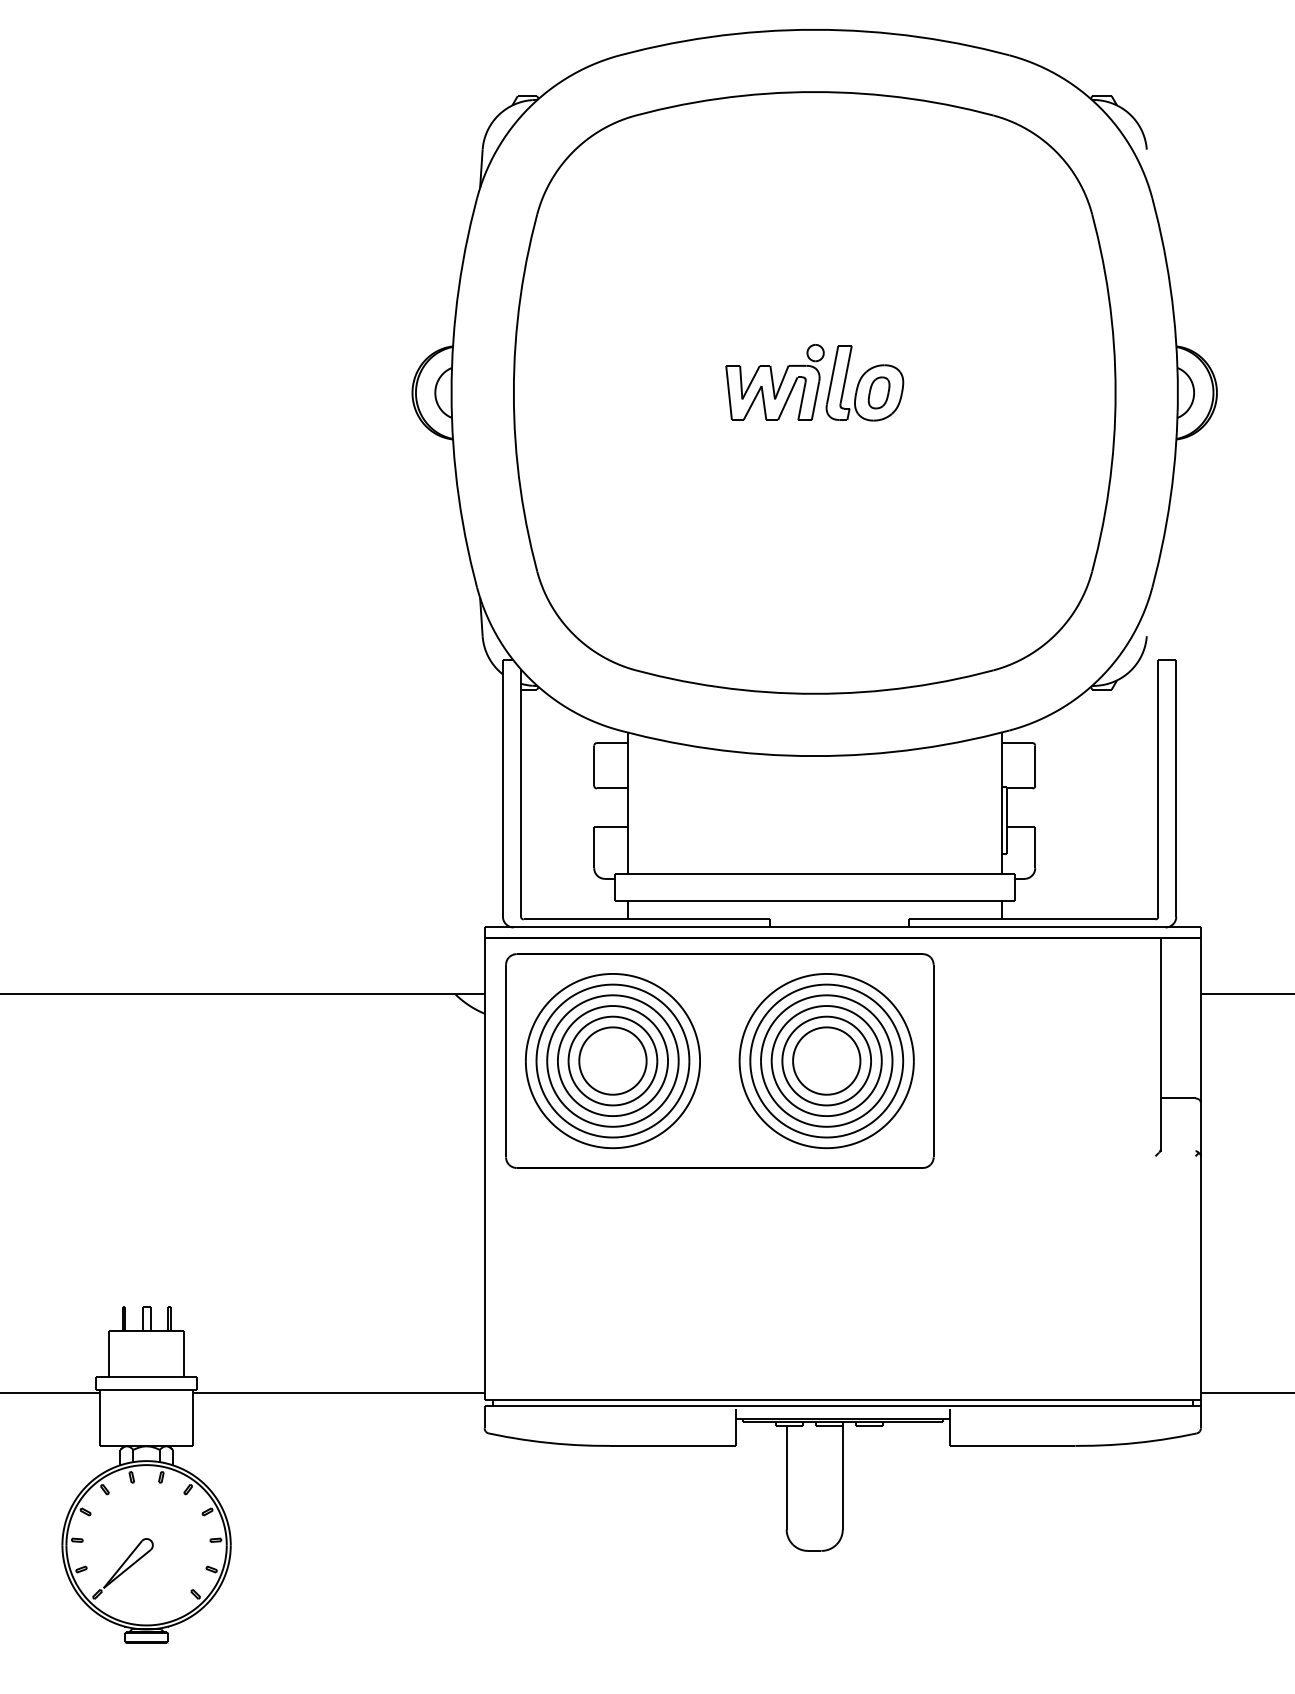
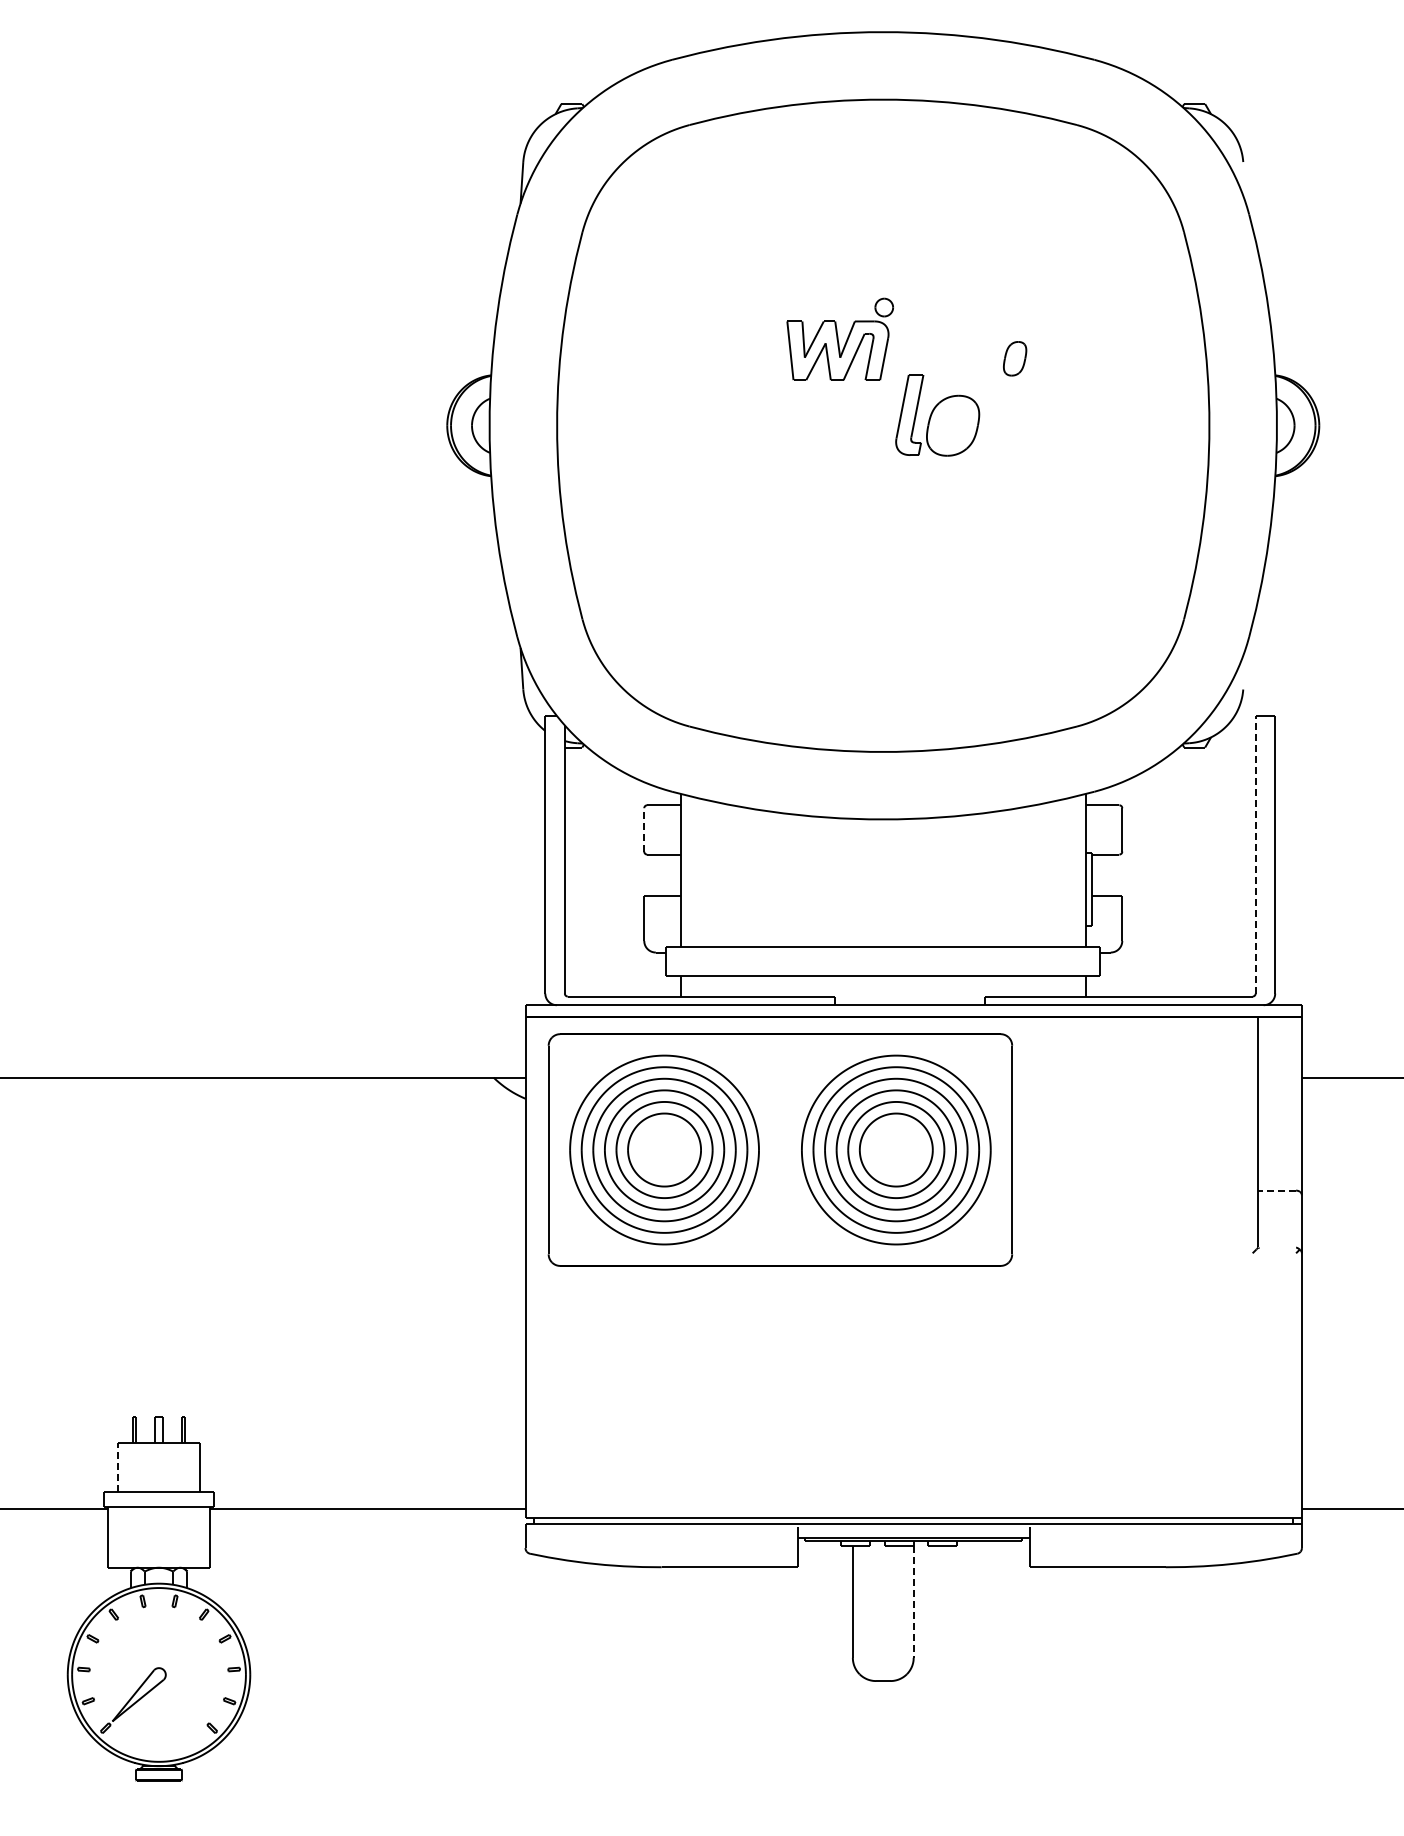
part: (774, 381) -> (839, 338), moved
part: (879, 392) -> (1015, 358), moved
line: (594, 765) -> (644, 829), solid -> dashed
line: (1158, 788) -> (1255, 854), solid -> dashed
line: (1178, 1098) -> (1277, 1190), solid -> dashed
line: (109, 1353) -> (118, 1467), solid -> dashed
line: (842, 1478) -> (913, 1602), solid -> dashed

